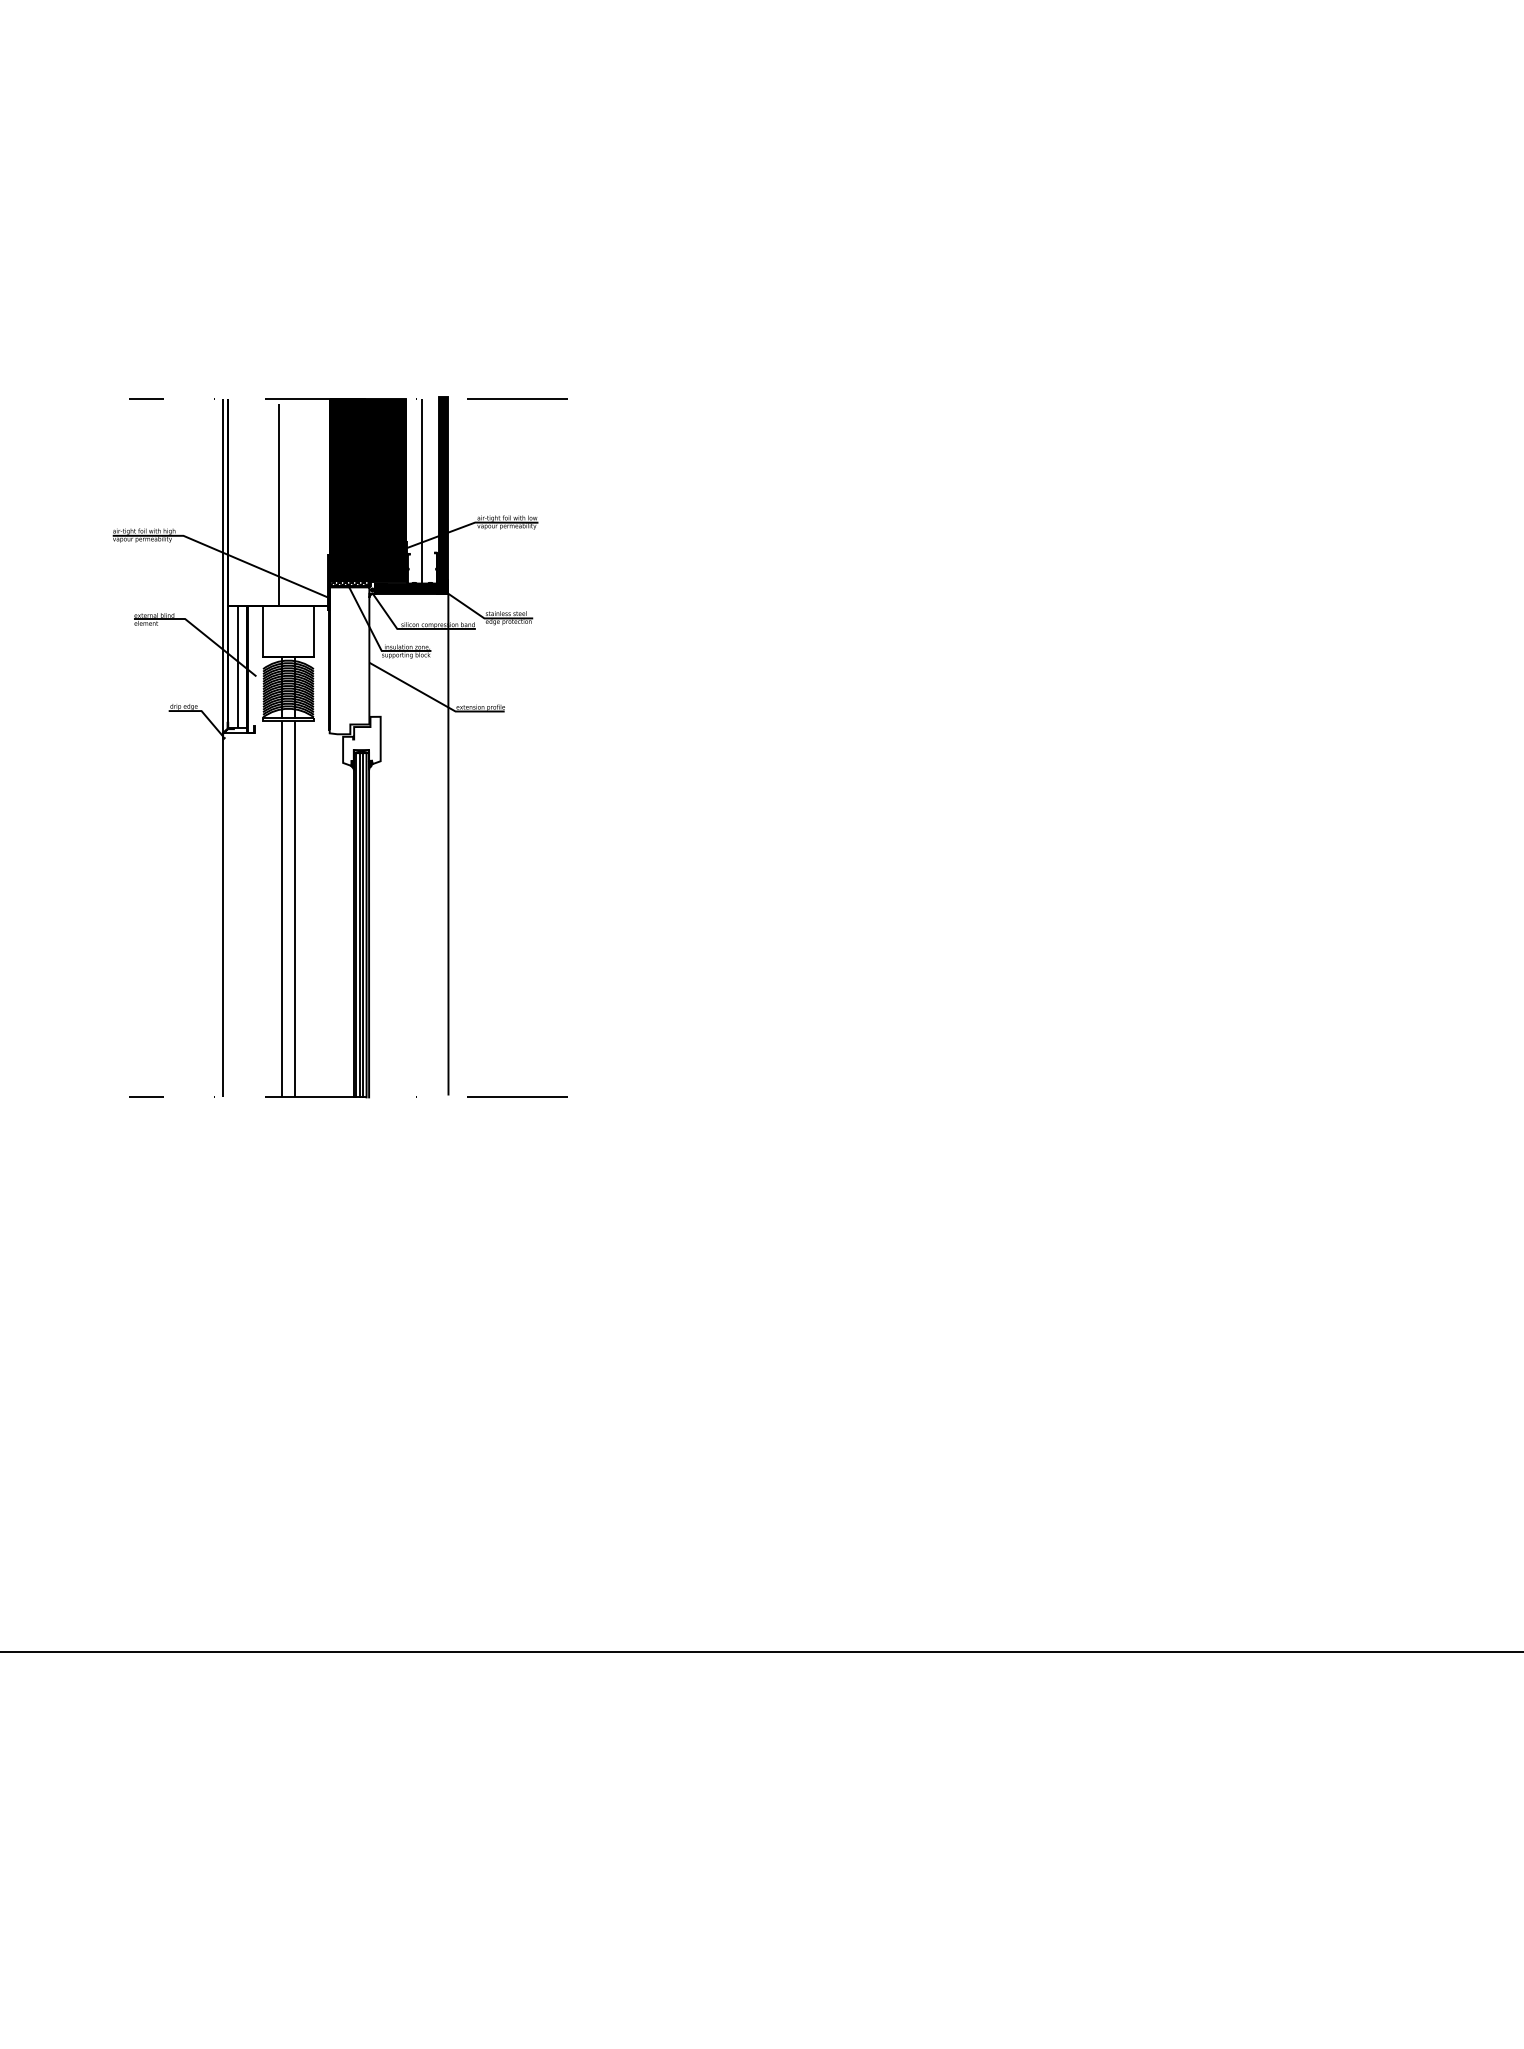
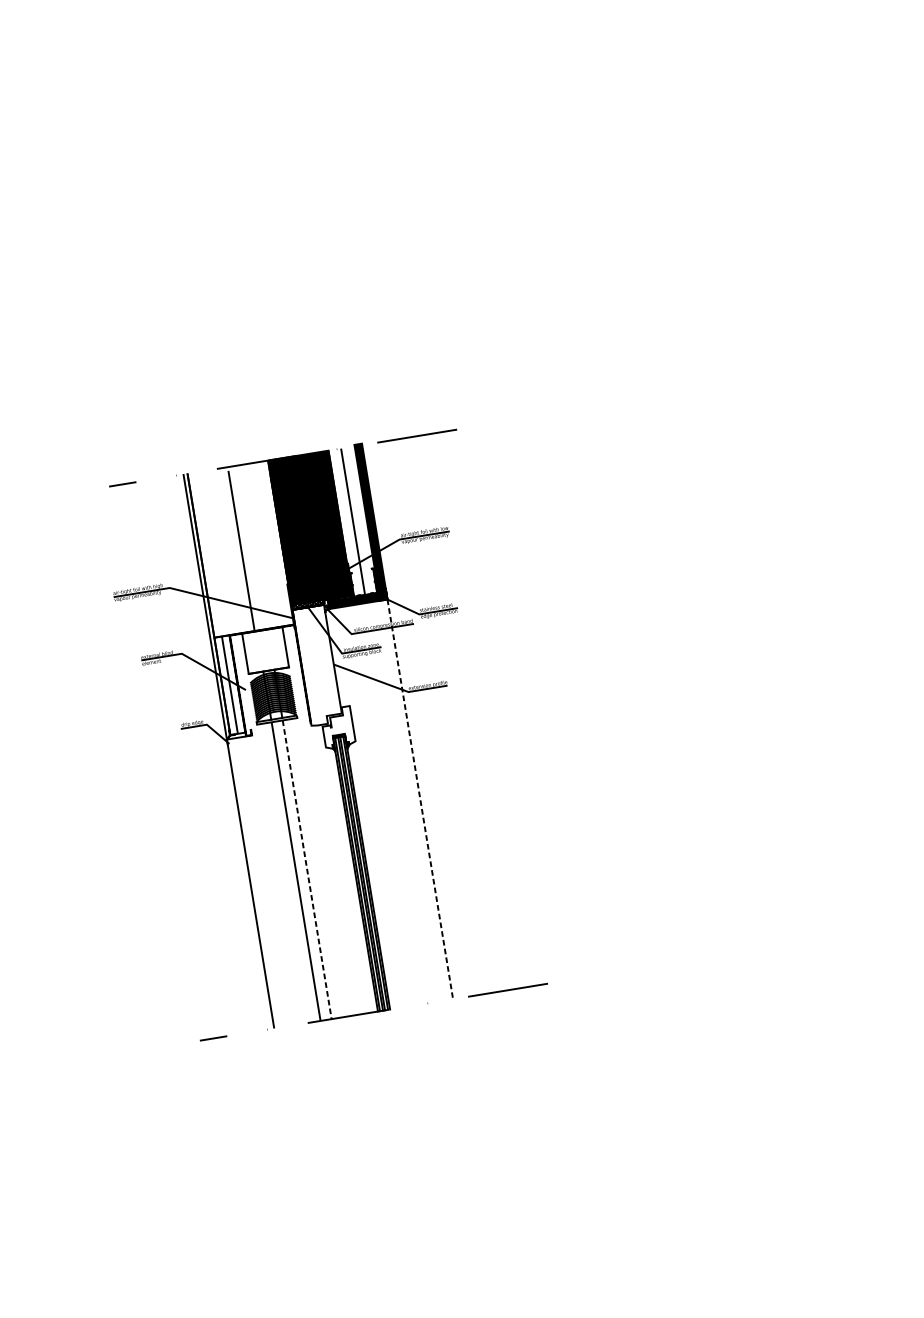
line: (448, 844) -> (420, 798), solid -> dashed
line: (295, 909) -> (307, 869), solid -> dashed

